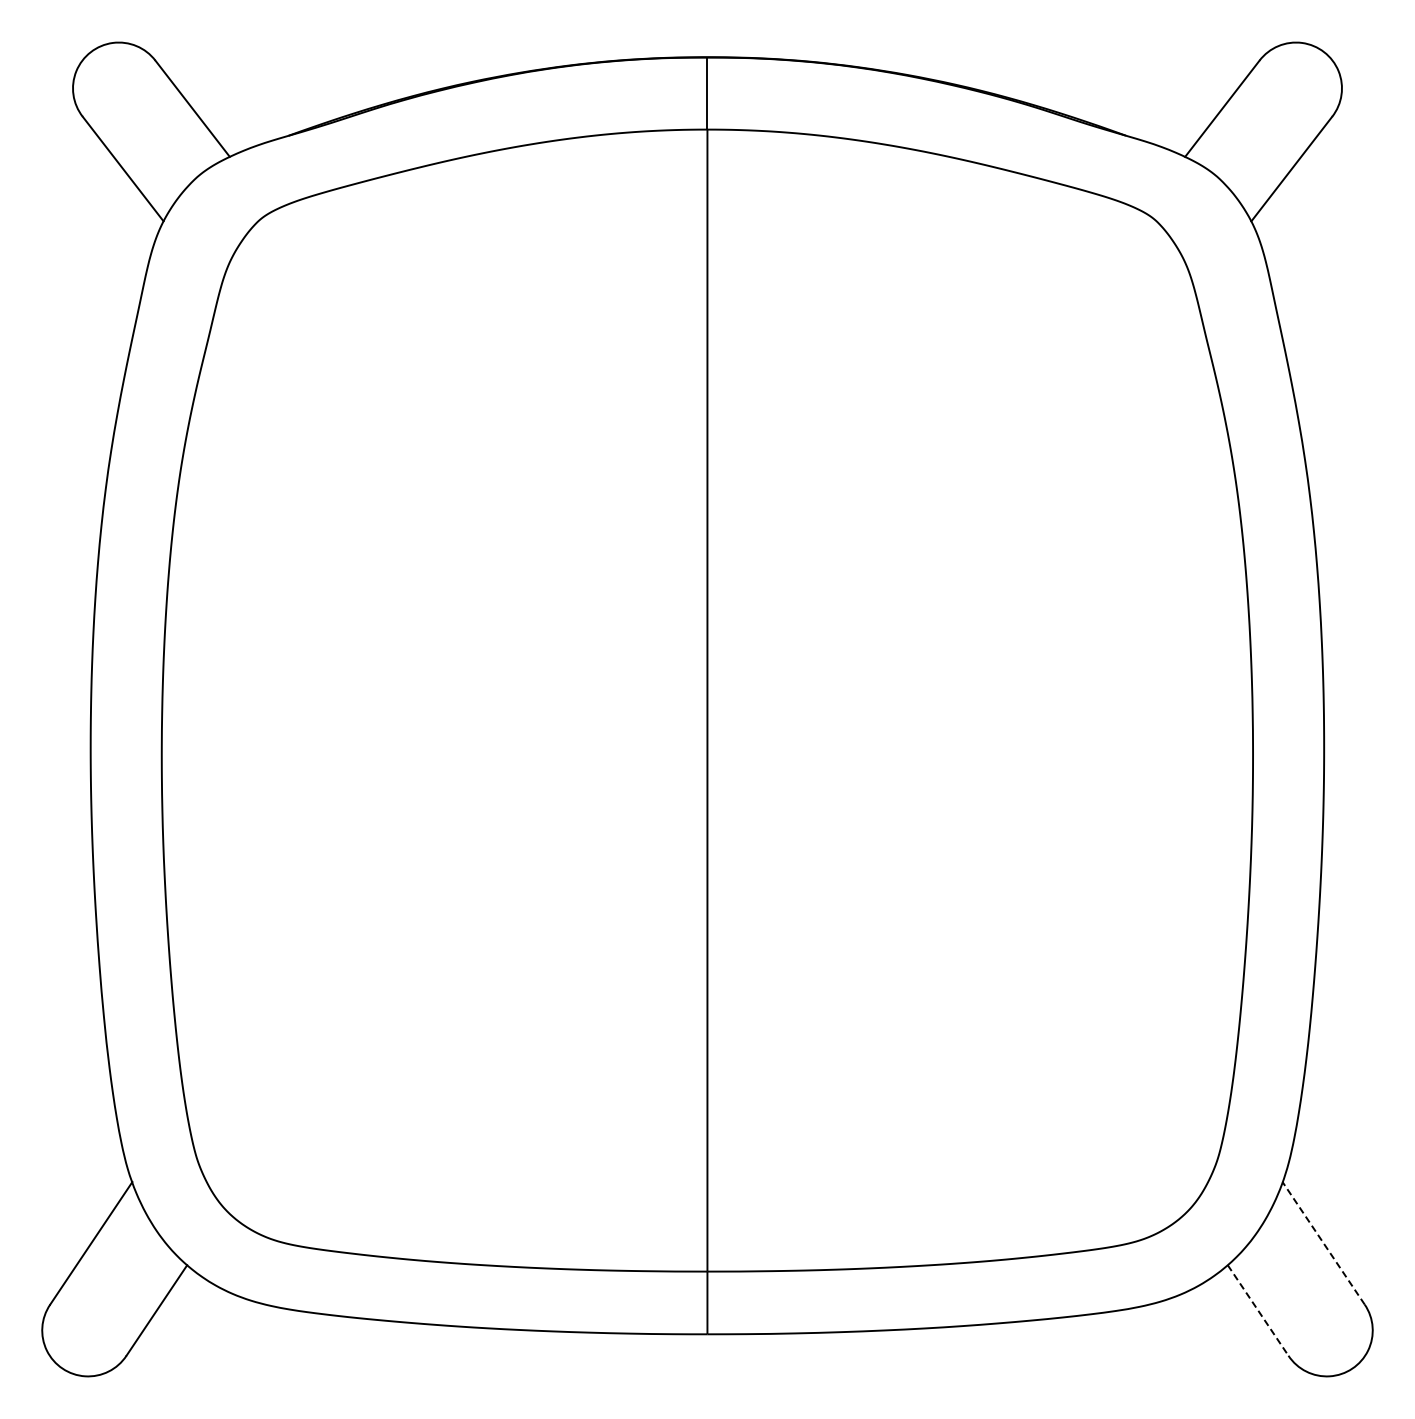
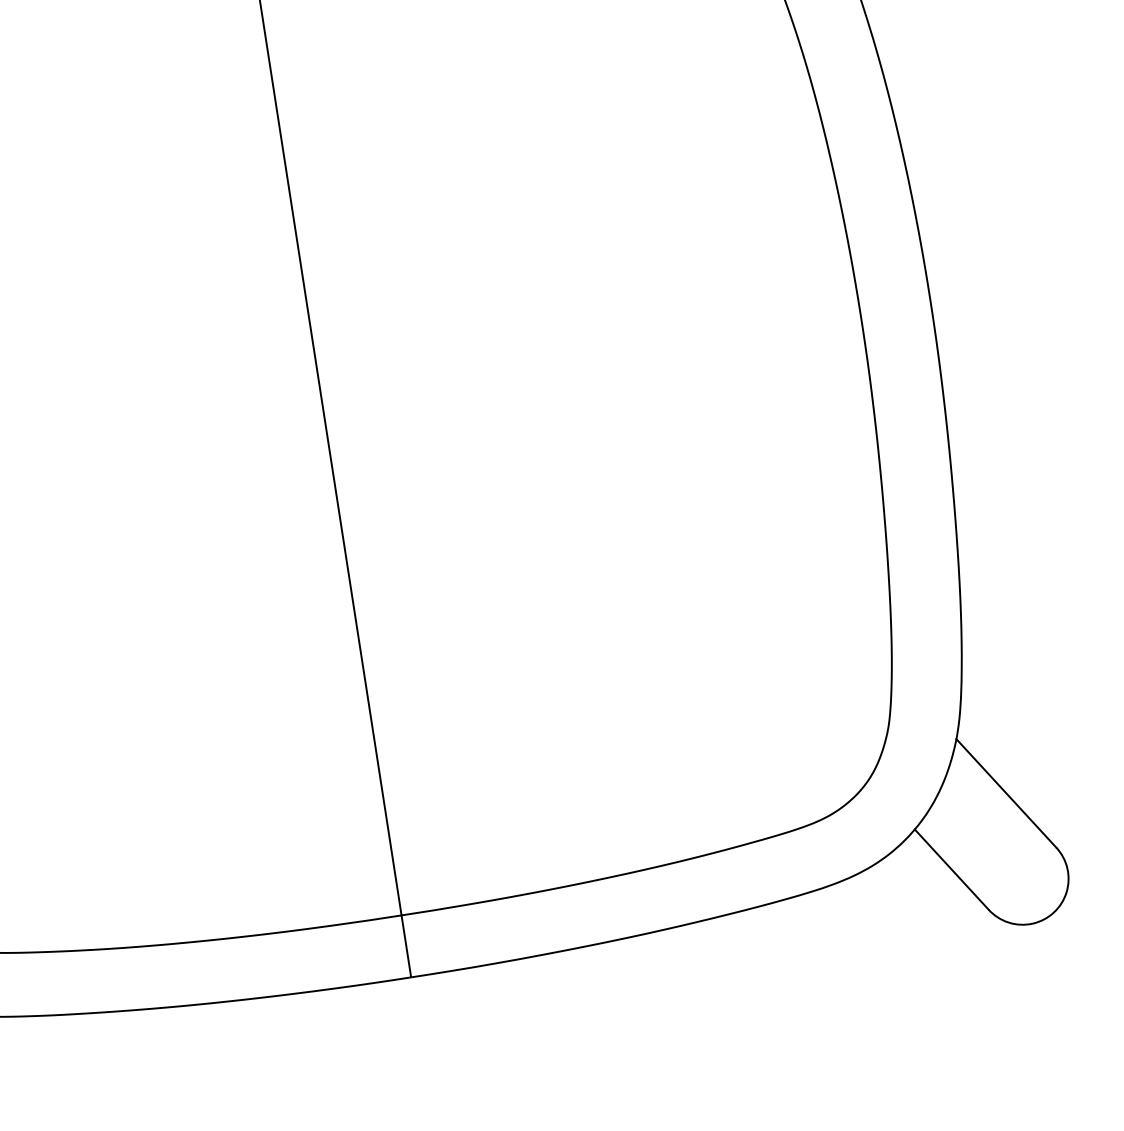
line: (1323, 1243) -> (1006, 793), dashed -> solid
line: (1258, 1310) -> (952, 869), dashed -> solid

